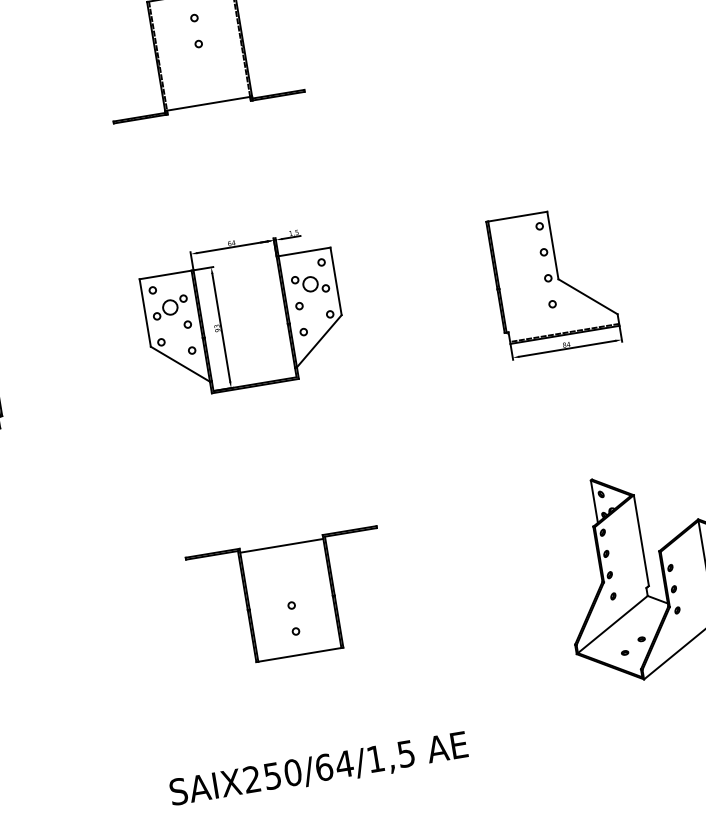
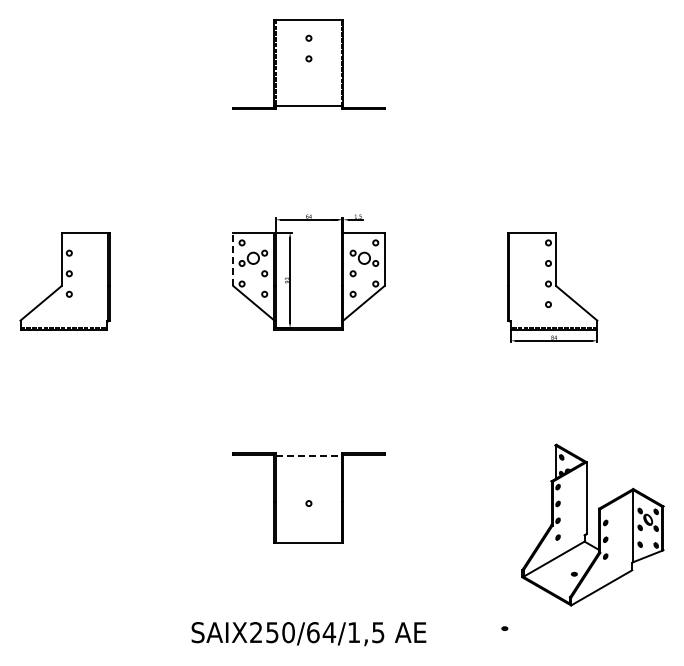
line: (145, 313) -> (233, 259), solid -> dashed
line: (281, 546) -> (308, 456), solid -> dashed
circle: (295, 630) -> (308, 523), removed
part: (624, 652) -> (504, 628), moved

